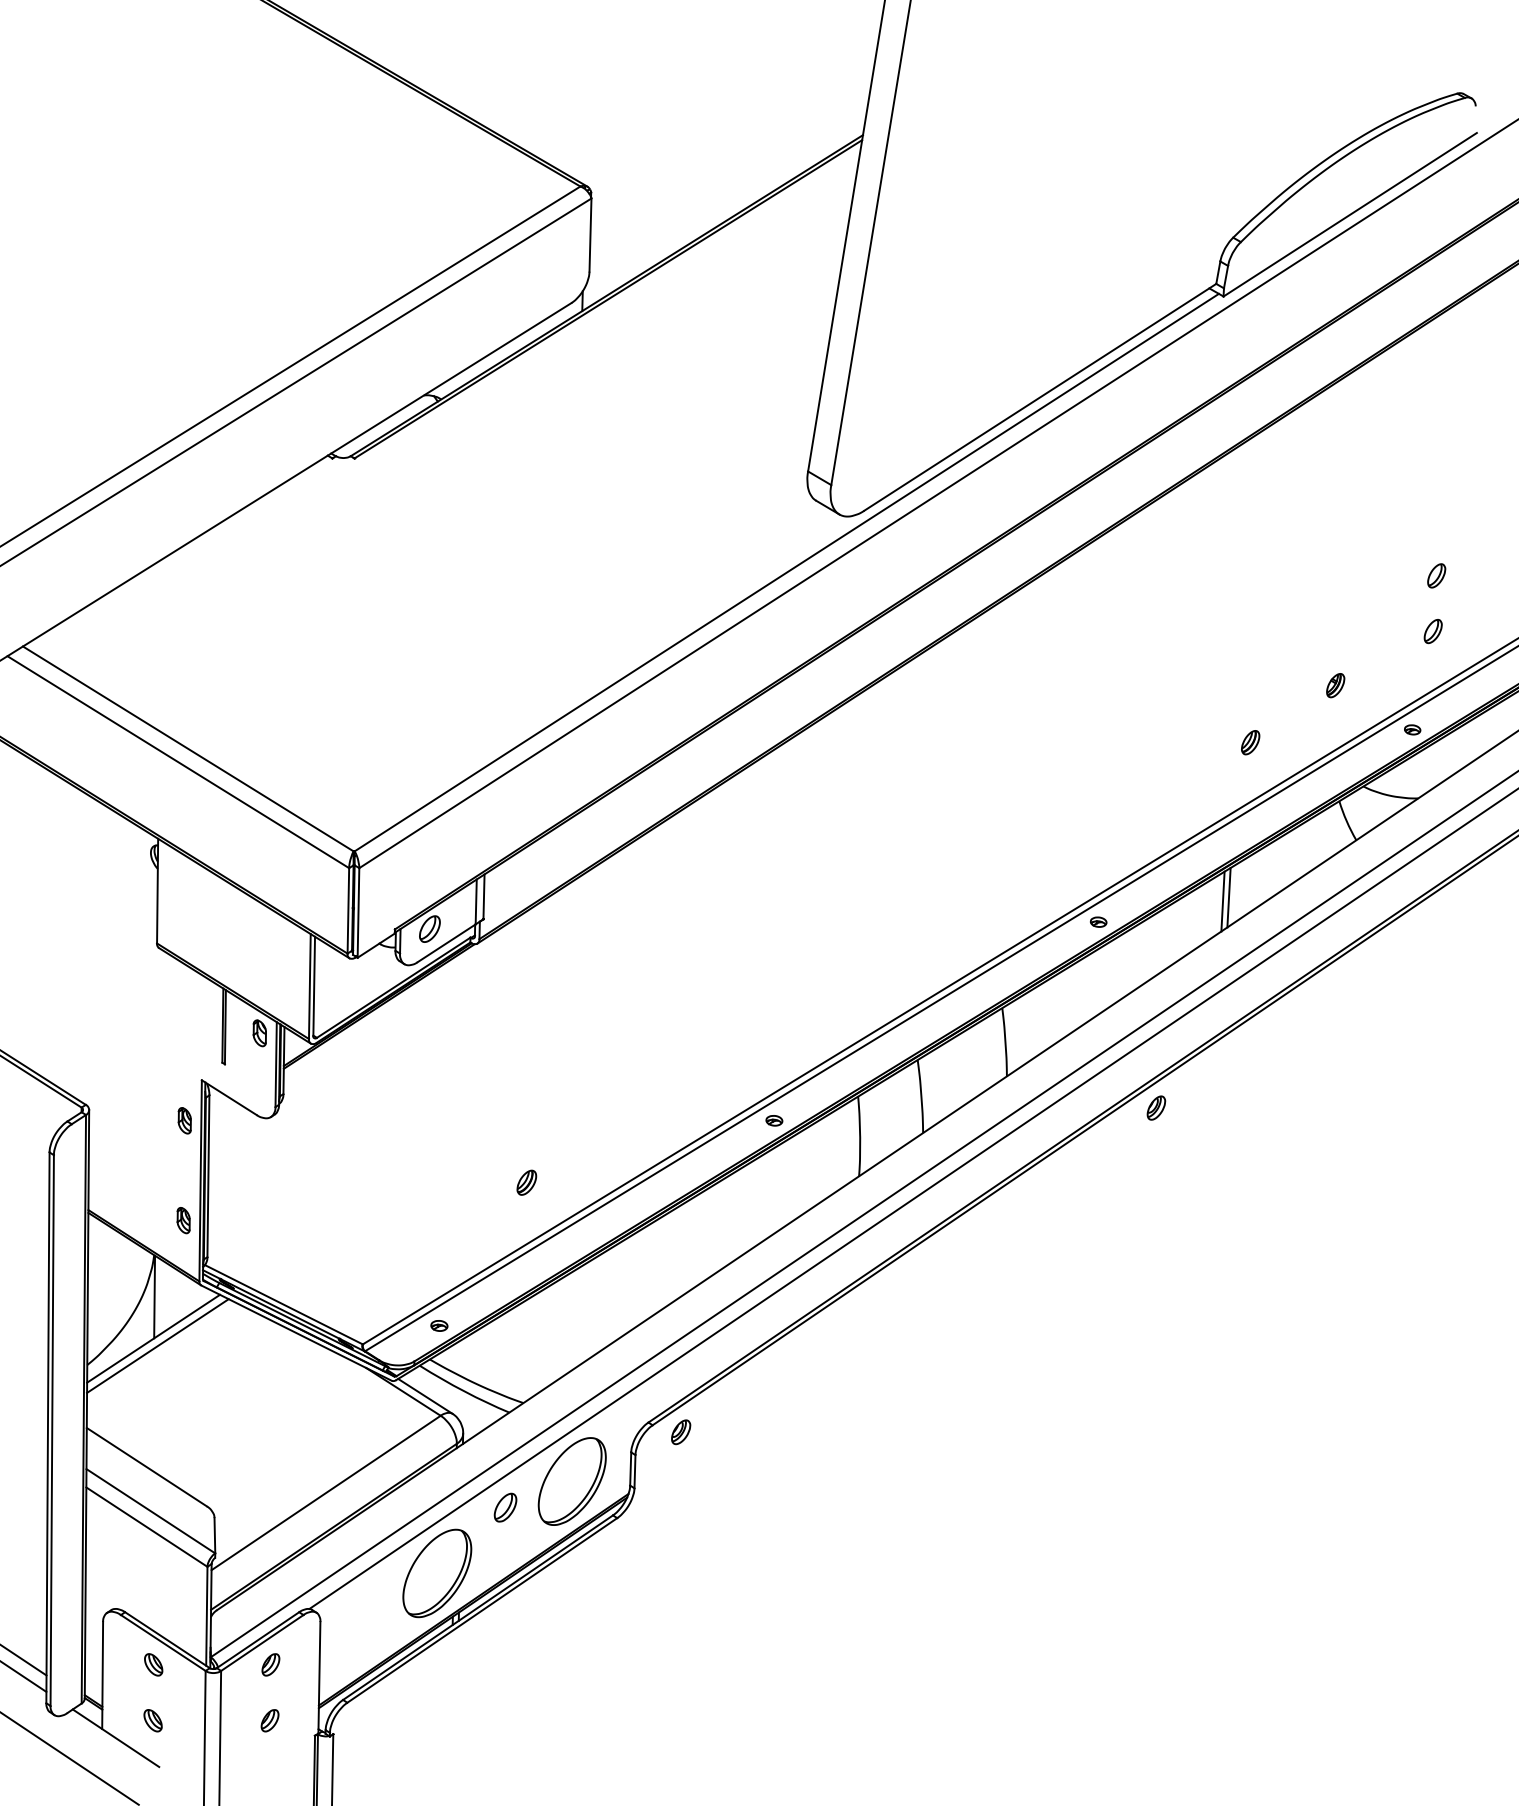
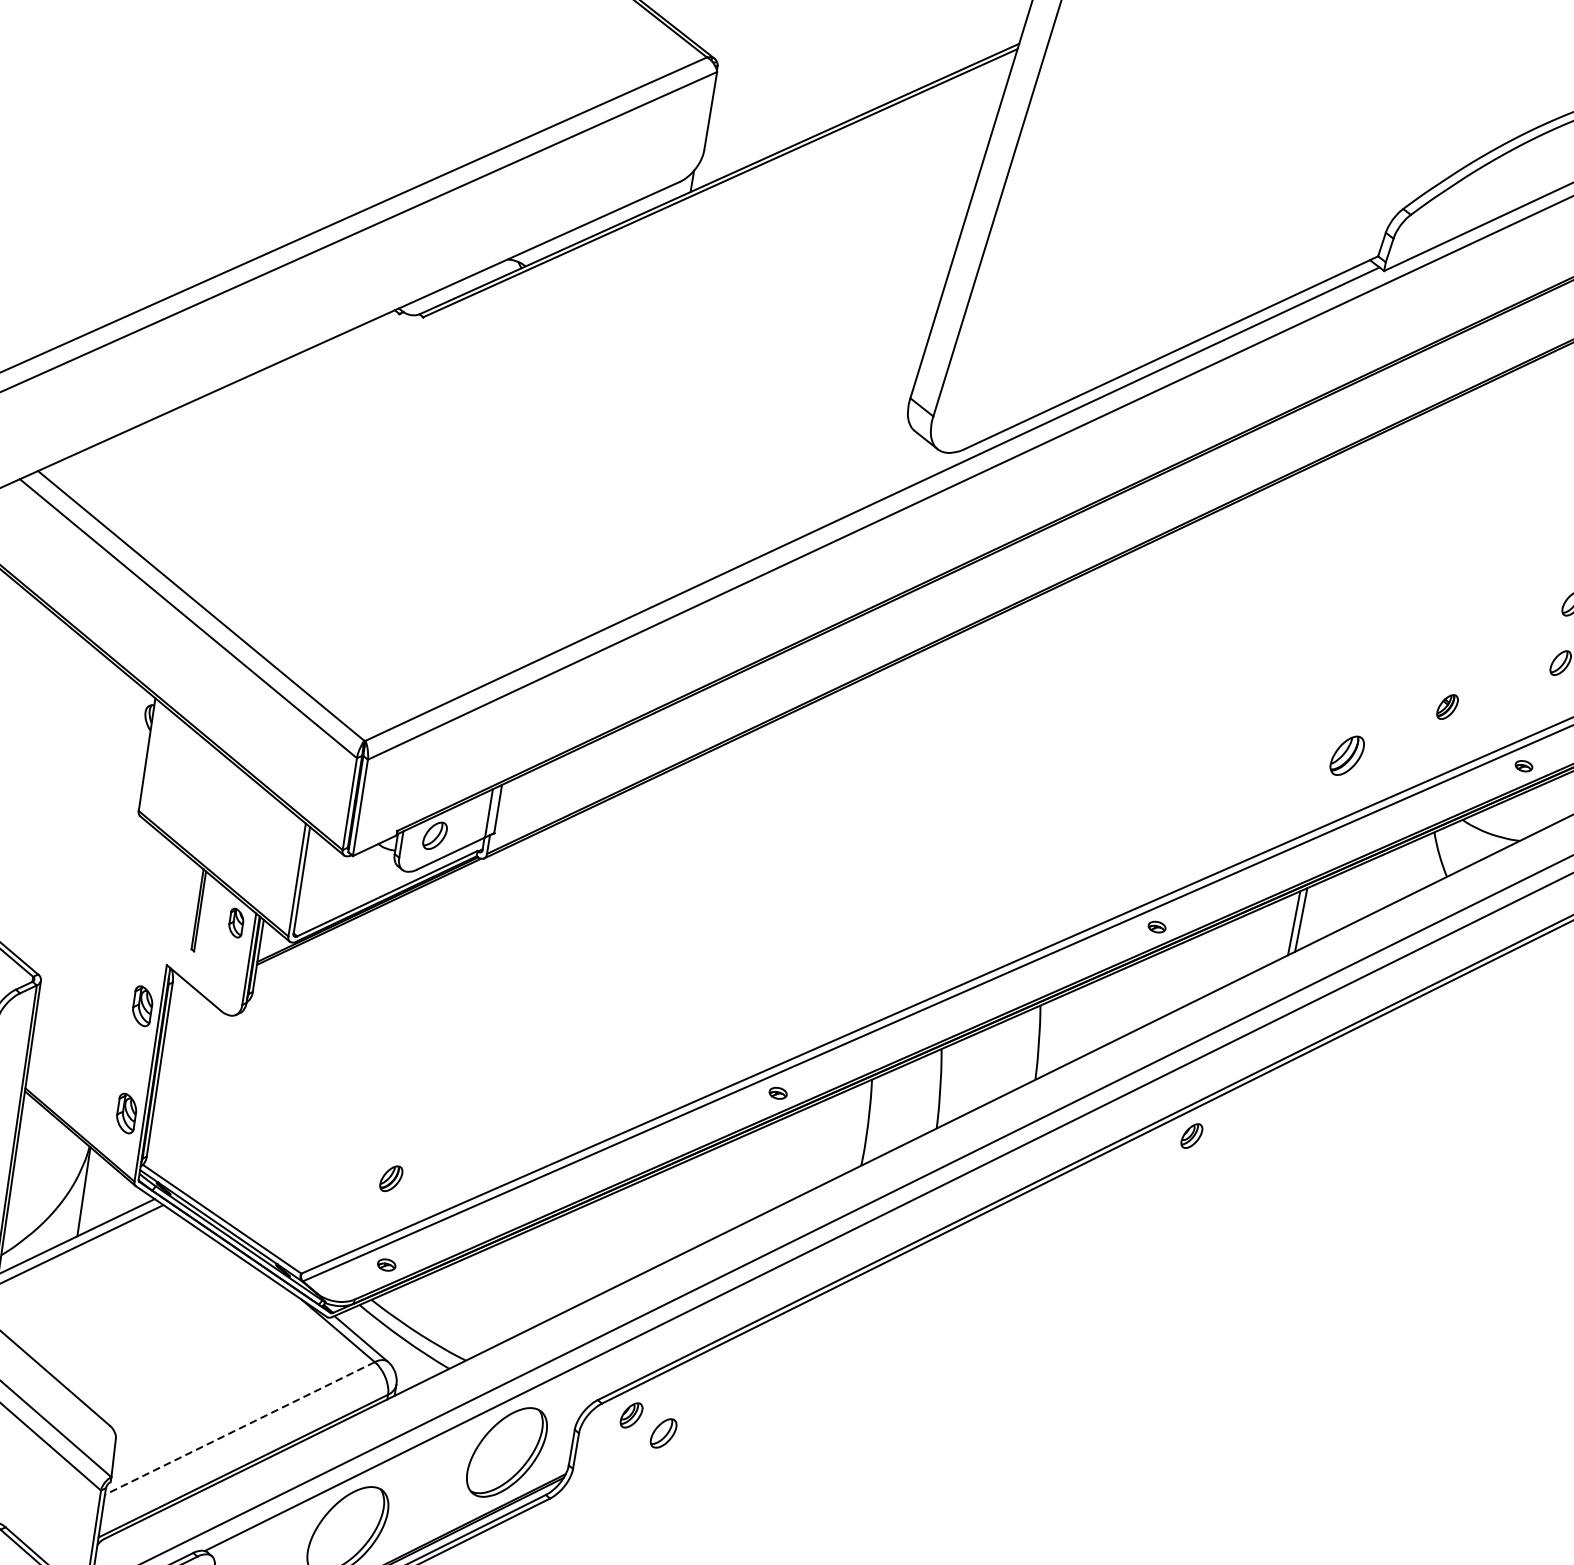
part: (1250, 742) -> (1347, 755), size x1.6
part: (184, 1120) -> (142, 1005), size x1.4
part: (526, 1182) -> (390, 1178), moved
part: (183, 1220) -> (126, 1113), size x1.4
line: (325, 1493) -> (239, 1428), solid -> dashed
part: (505, 1507) -> (663, 1433), moved

